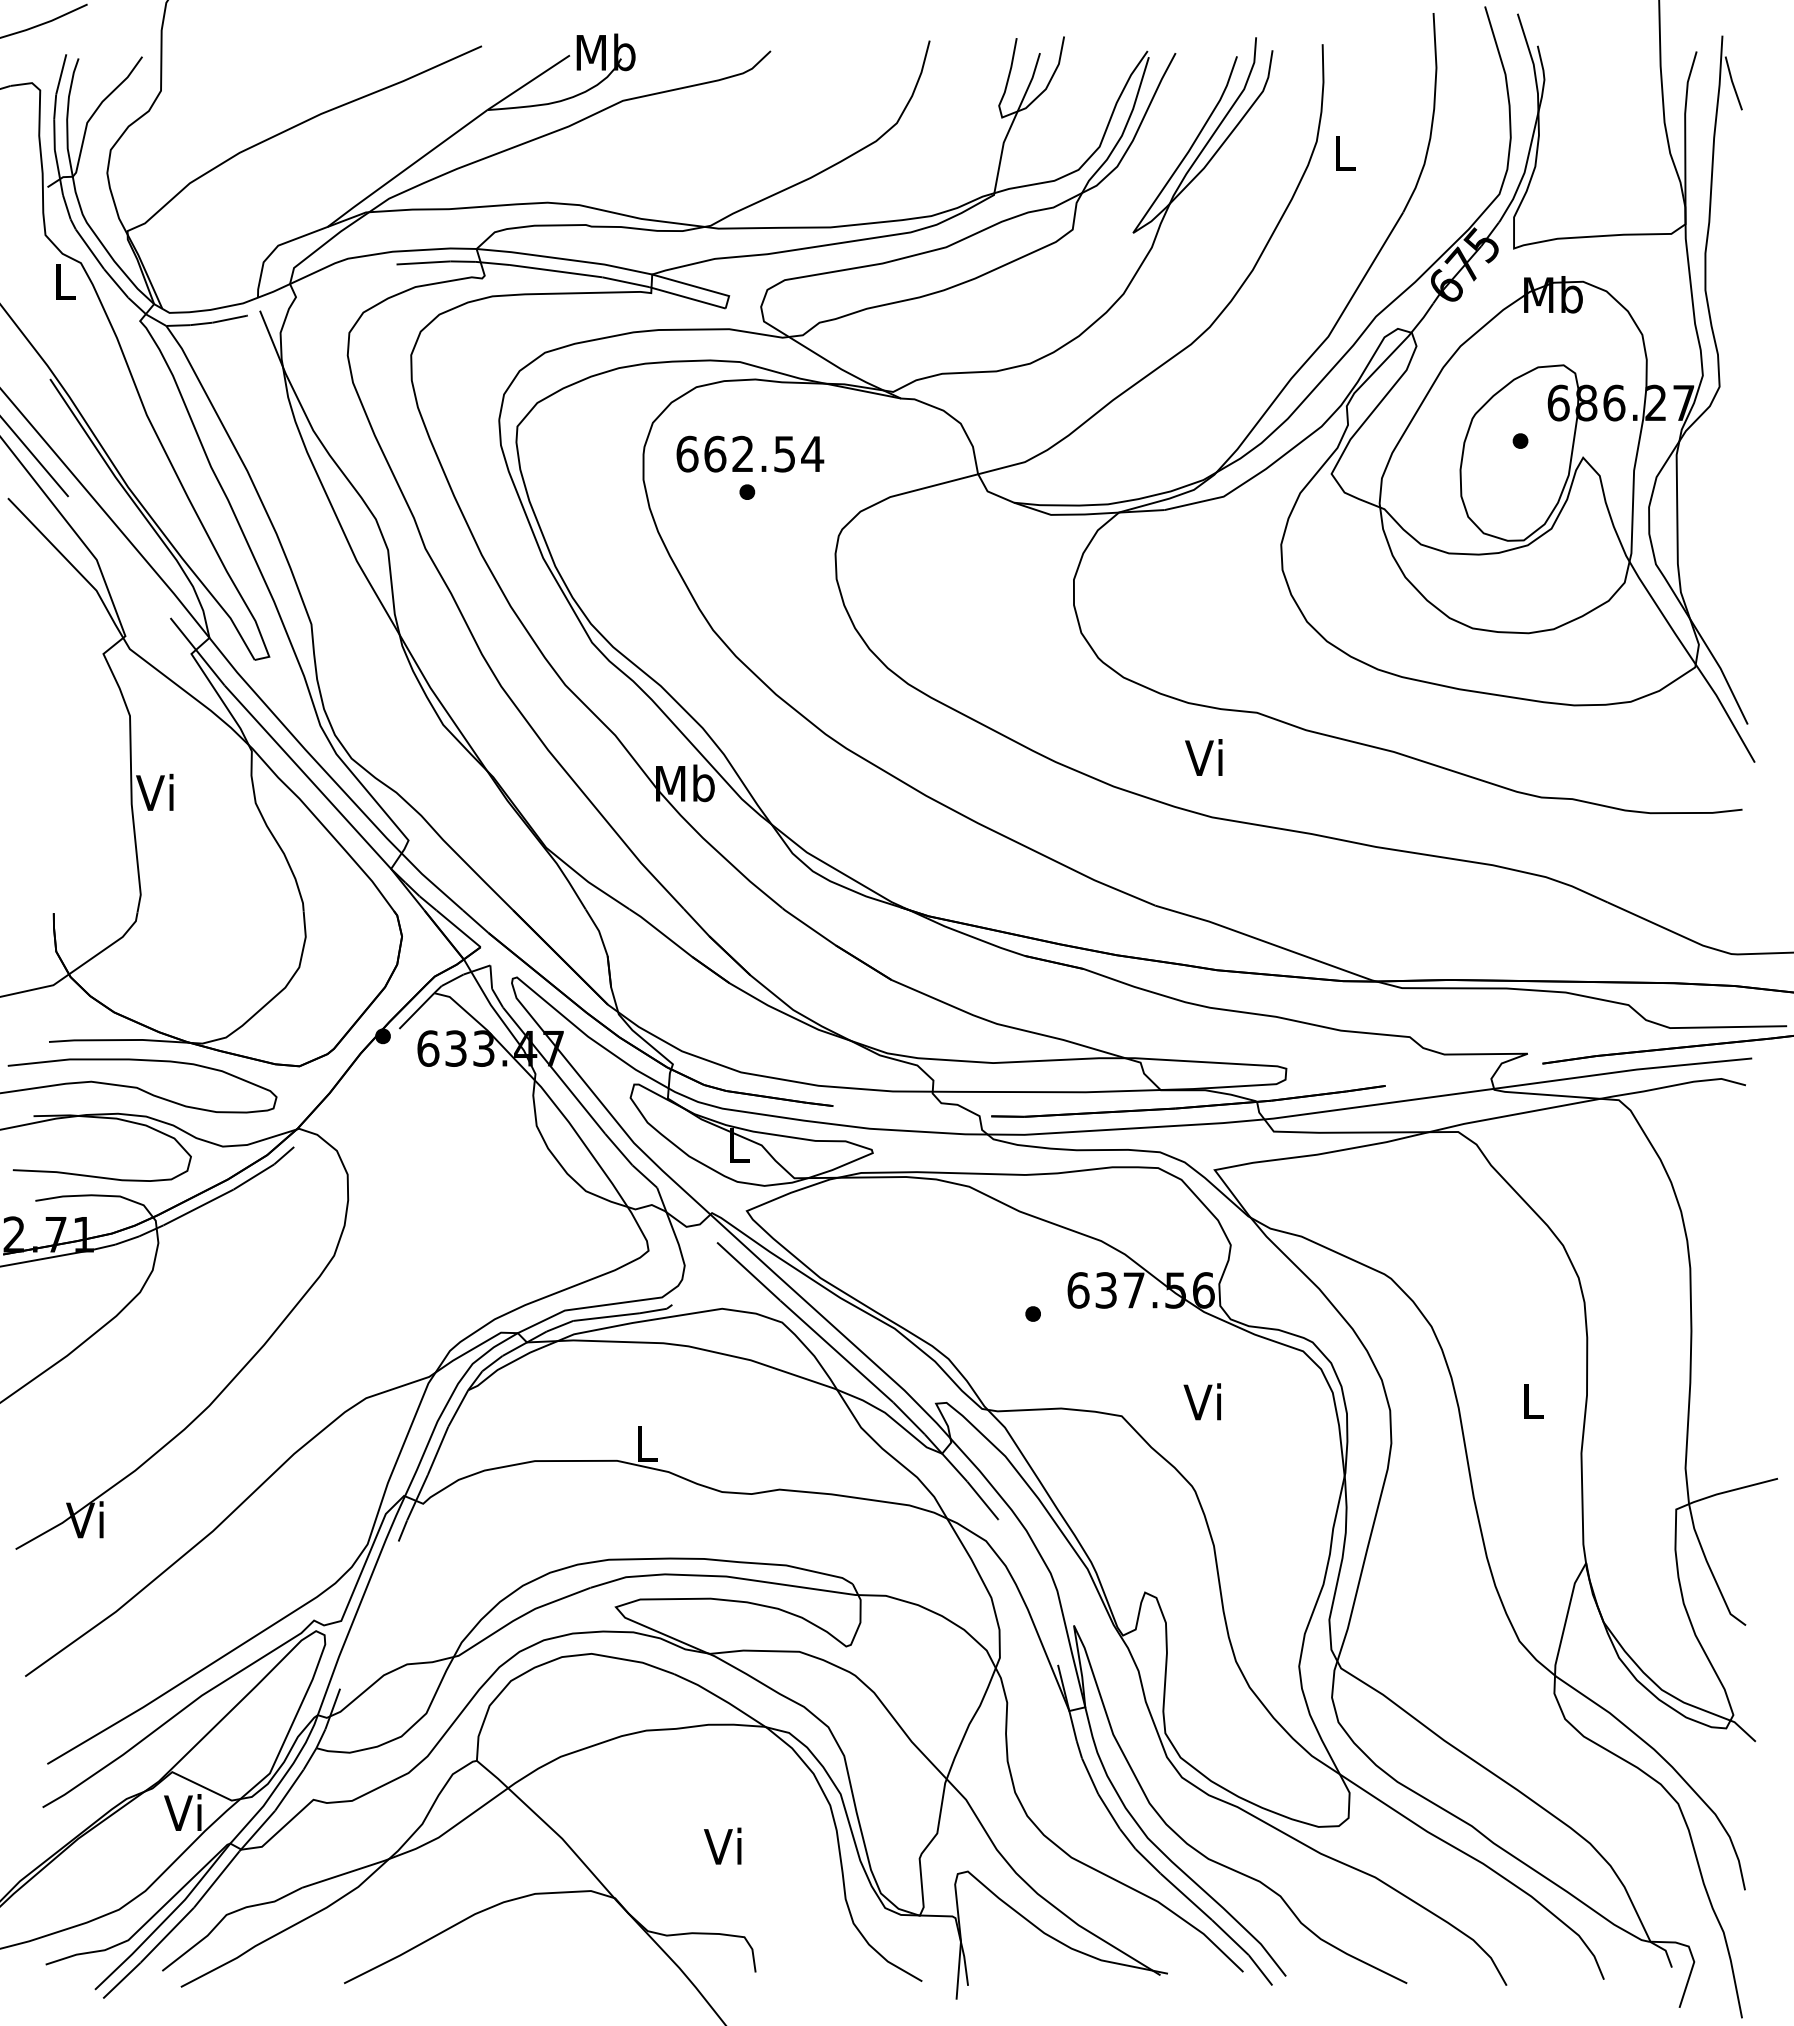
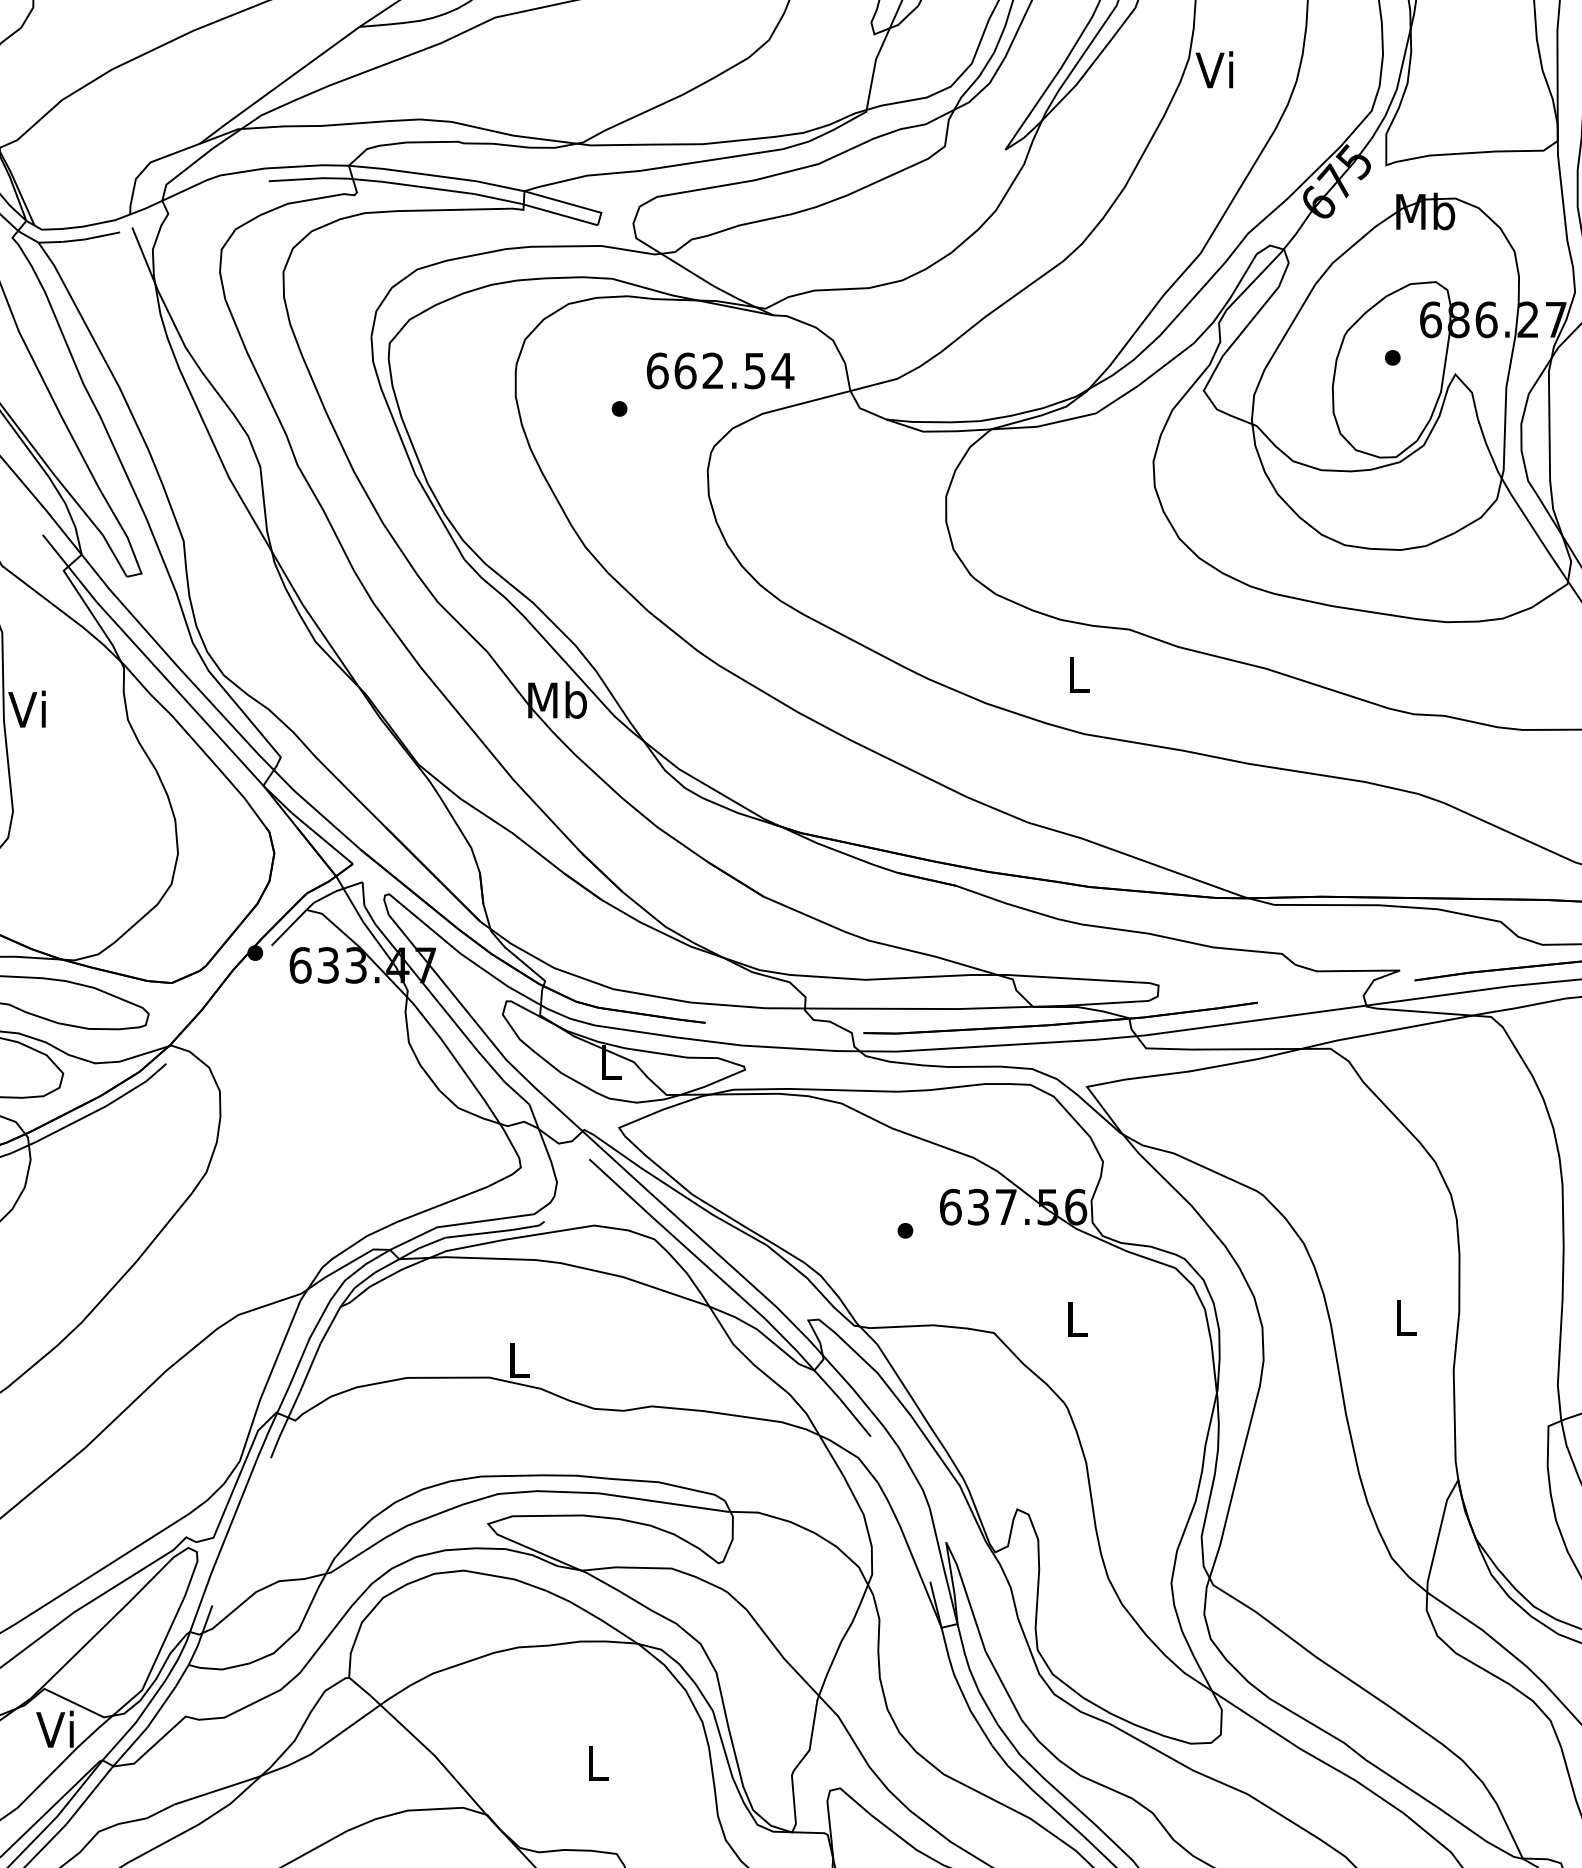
text: (1341, 152) -> (1213, 69), L -> Vi
text: (750, 453) -> (720, 370), moved
text: (1203, 757) -> (1075, 674), Vi -> L
text: (1201, 1401) -> (1073, 1318), Vi -> L
text: (722, 1845) -> (594, 1762), Vi -> L

